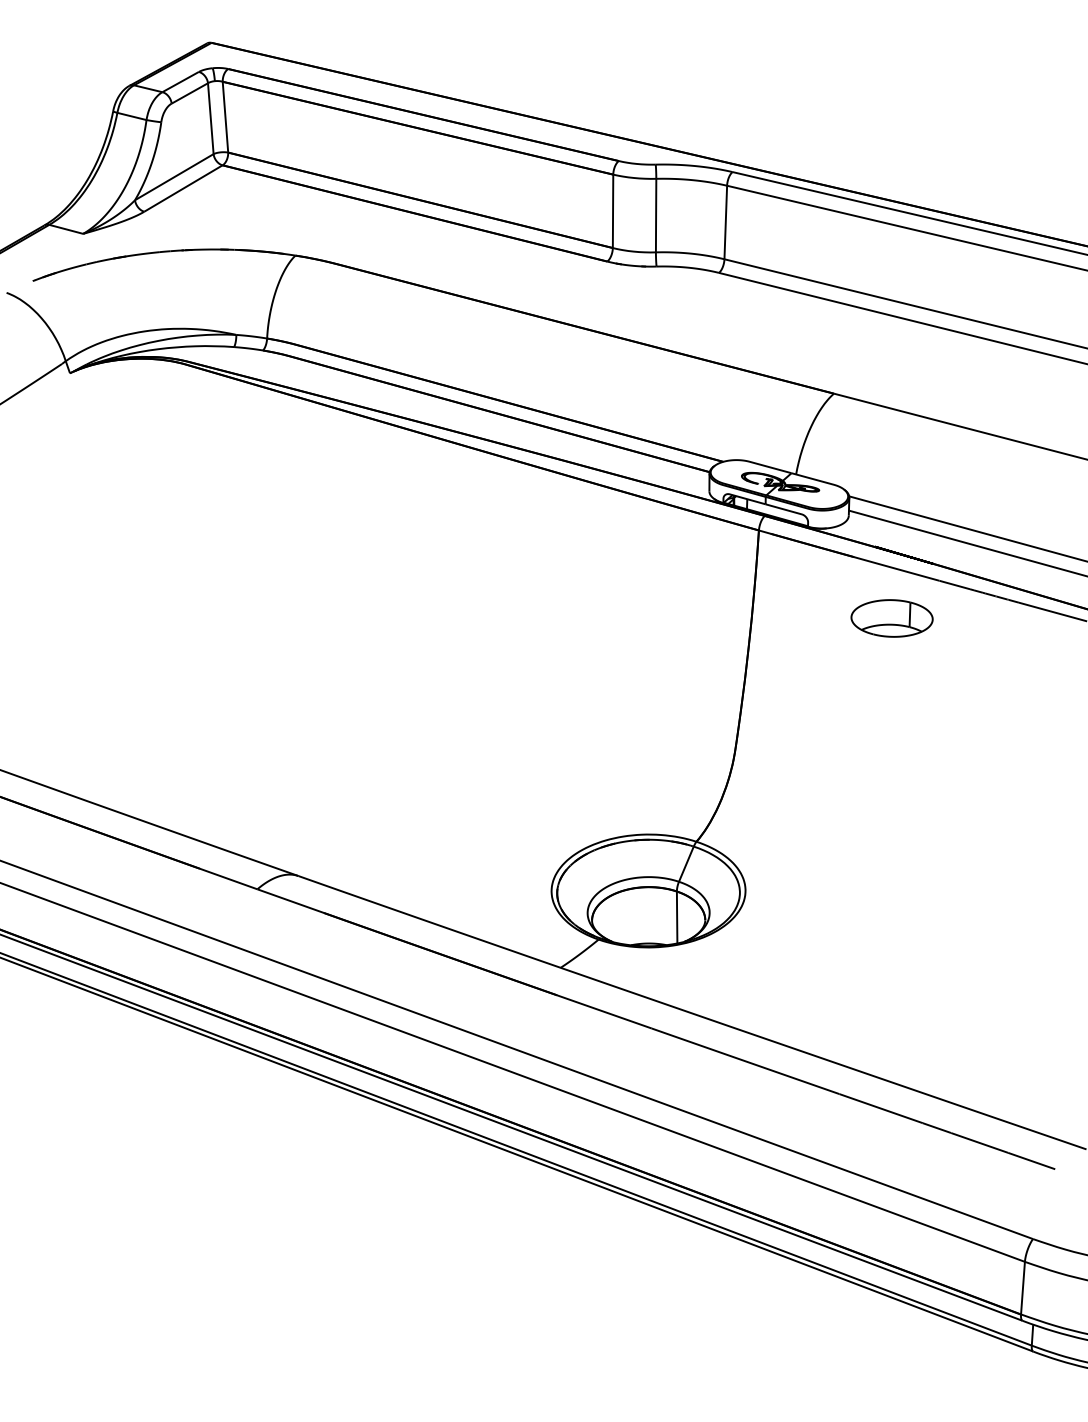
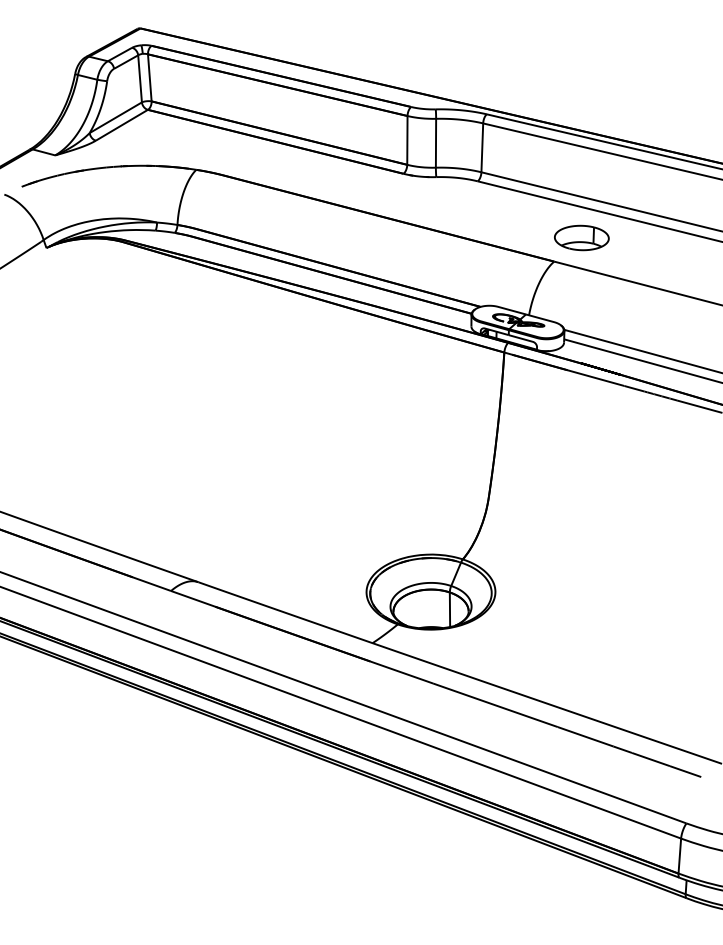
part: (891, 617) -> (581, 237), moved

